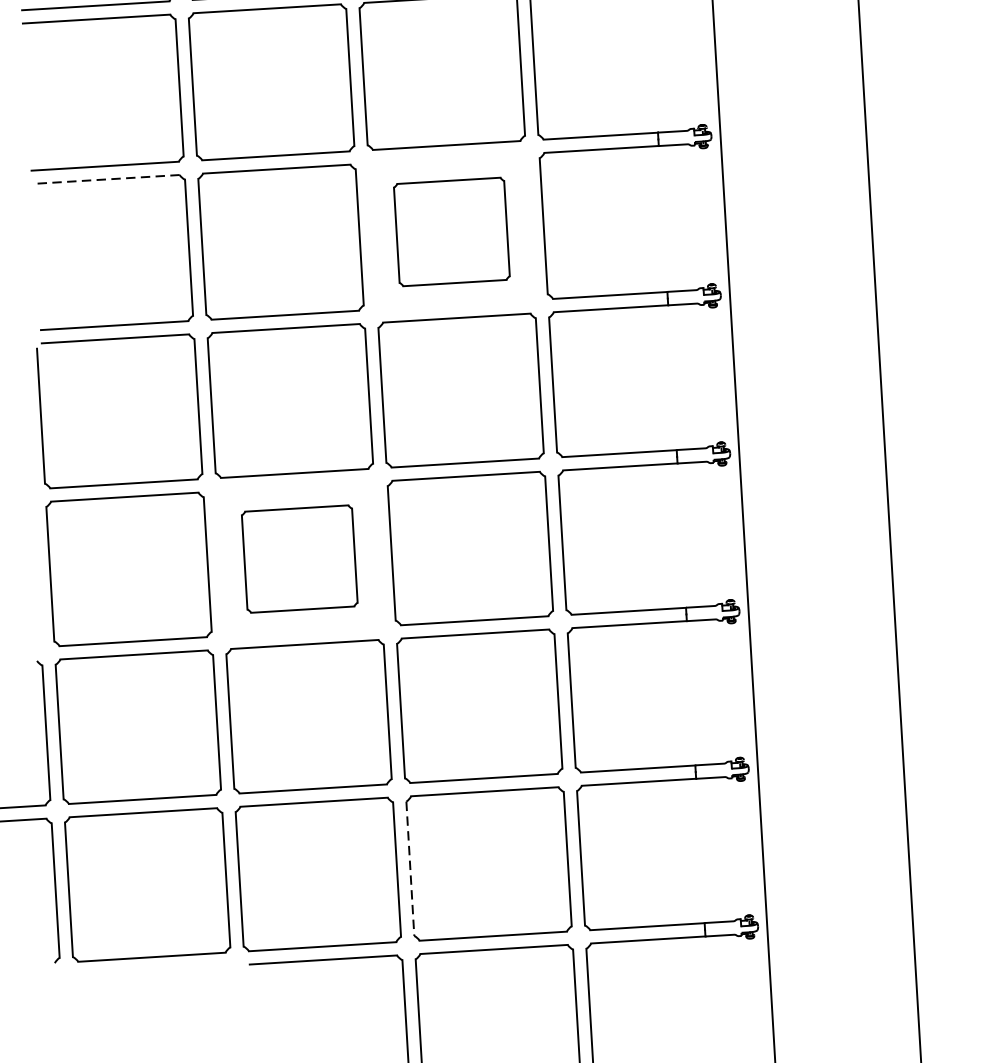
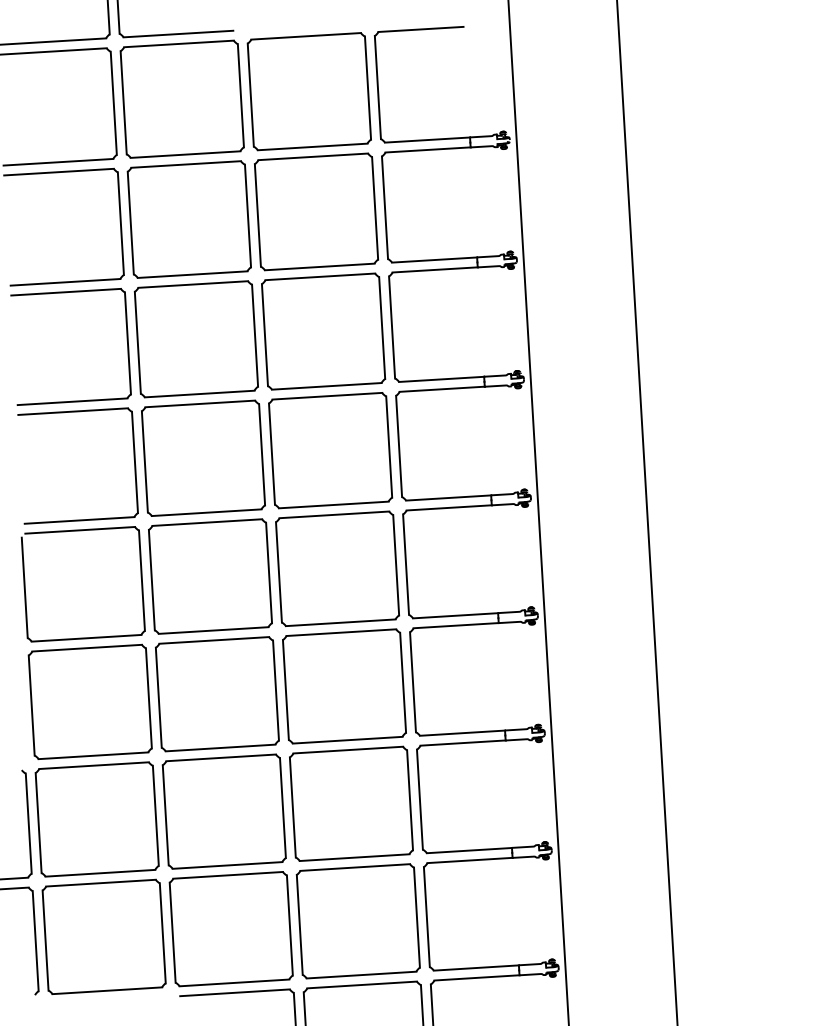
line: (106, 179) -> (73, 411), dashed -> solid
part: (451, 231) -> (330, 450), size x1.43
part: (299, 559) -> (217, 694), size x1.43
line: (409, 869) -> (299, 925), dashed -> solid

